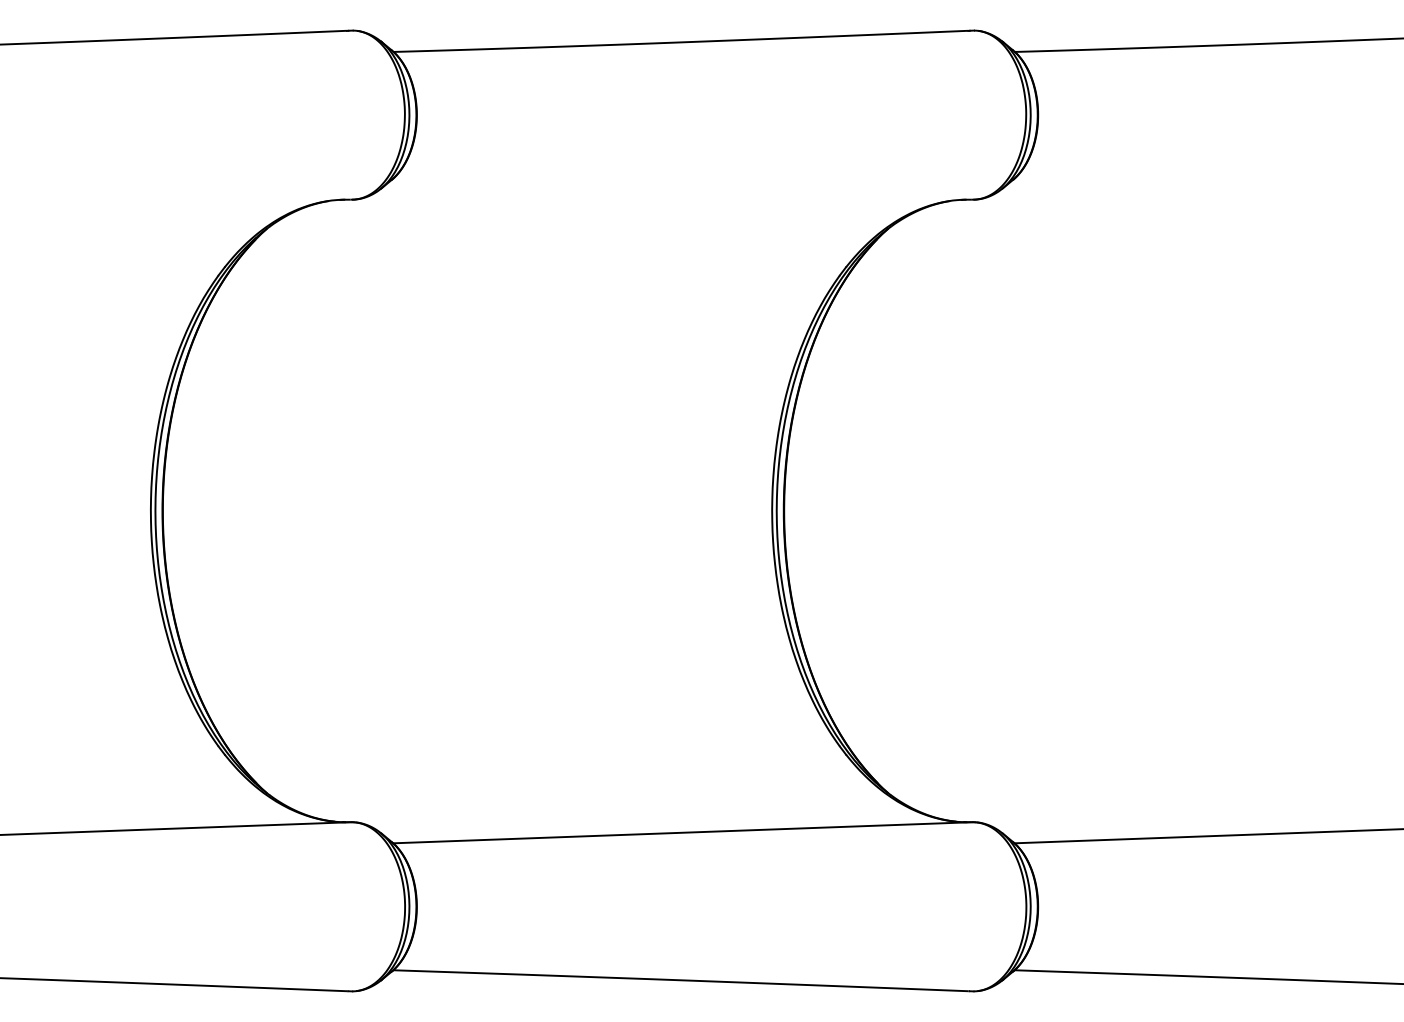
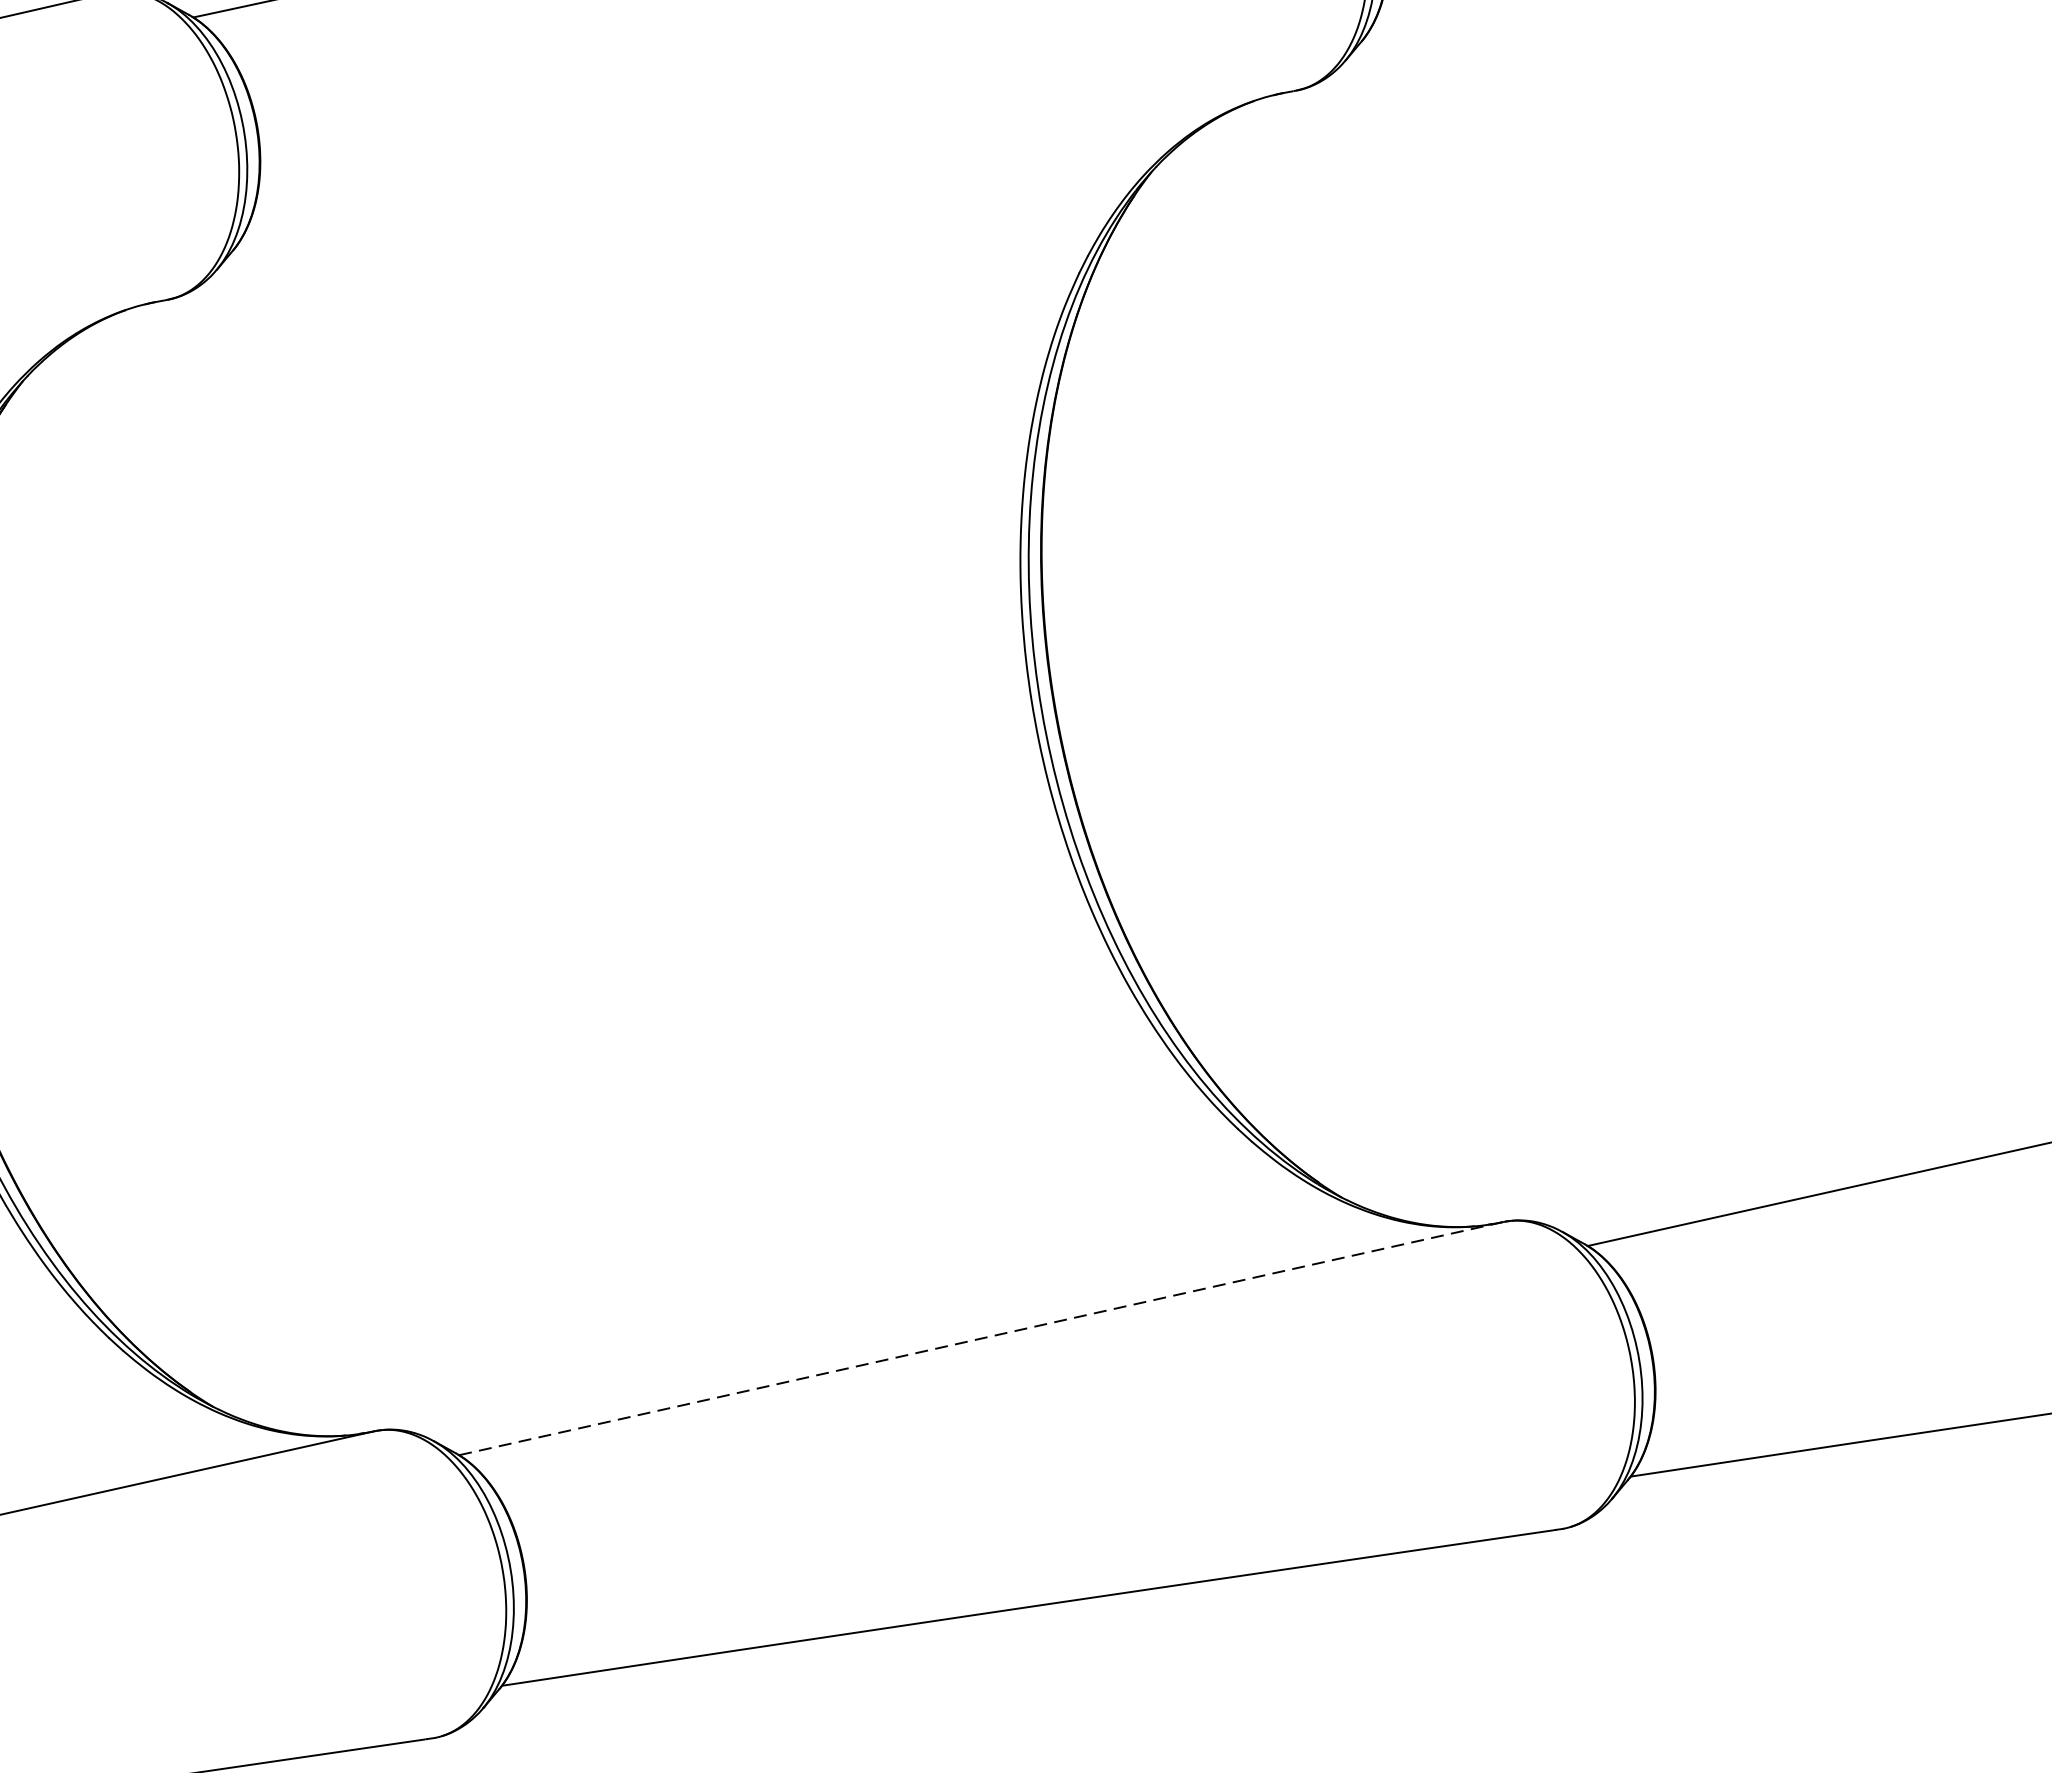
line: (682, 832) -> (980, 1338), solid -> dashed

